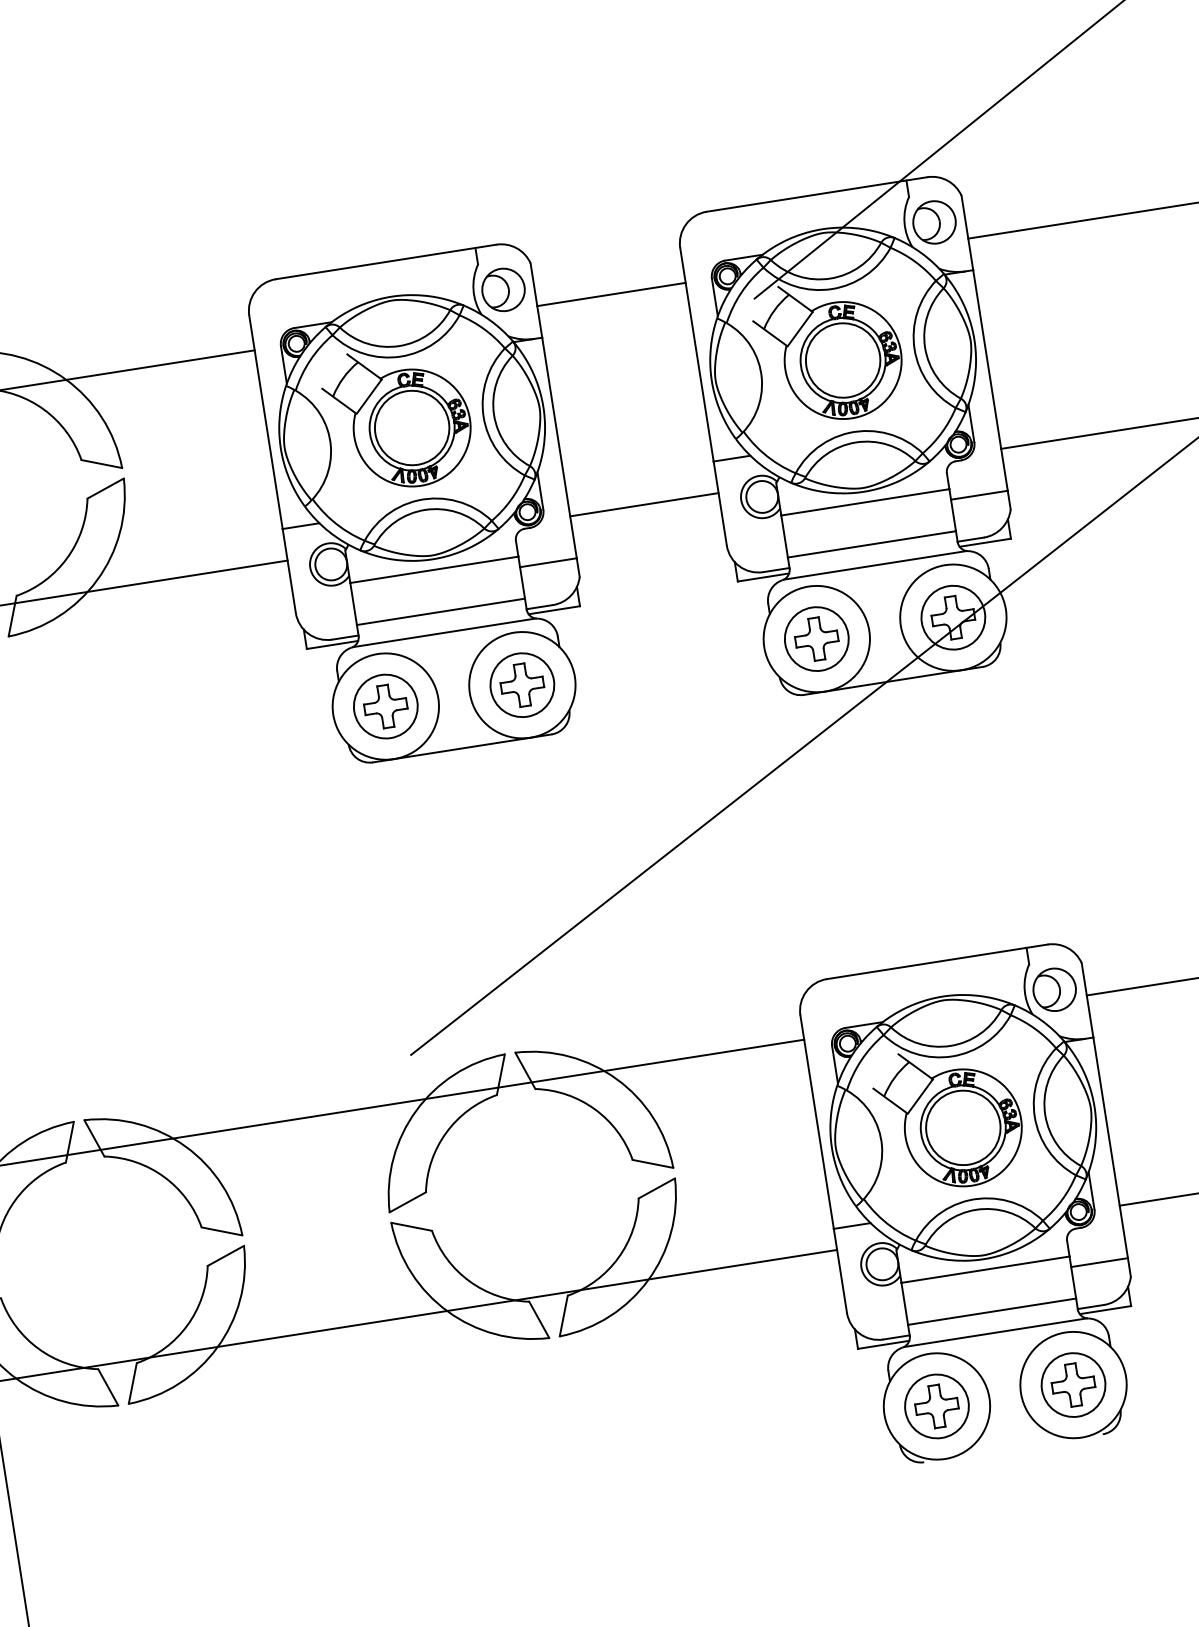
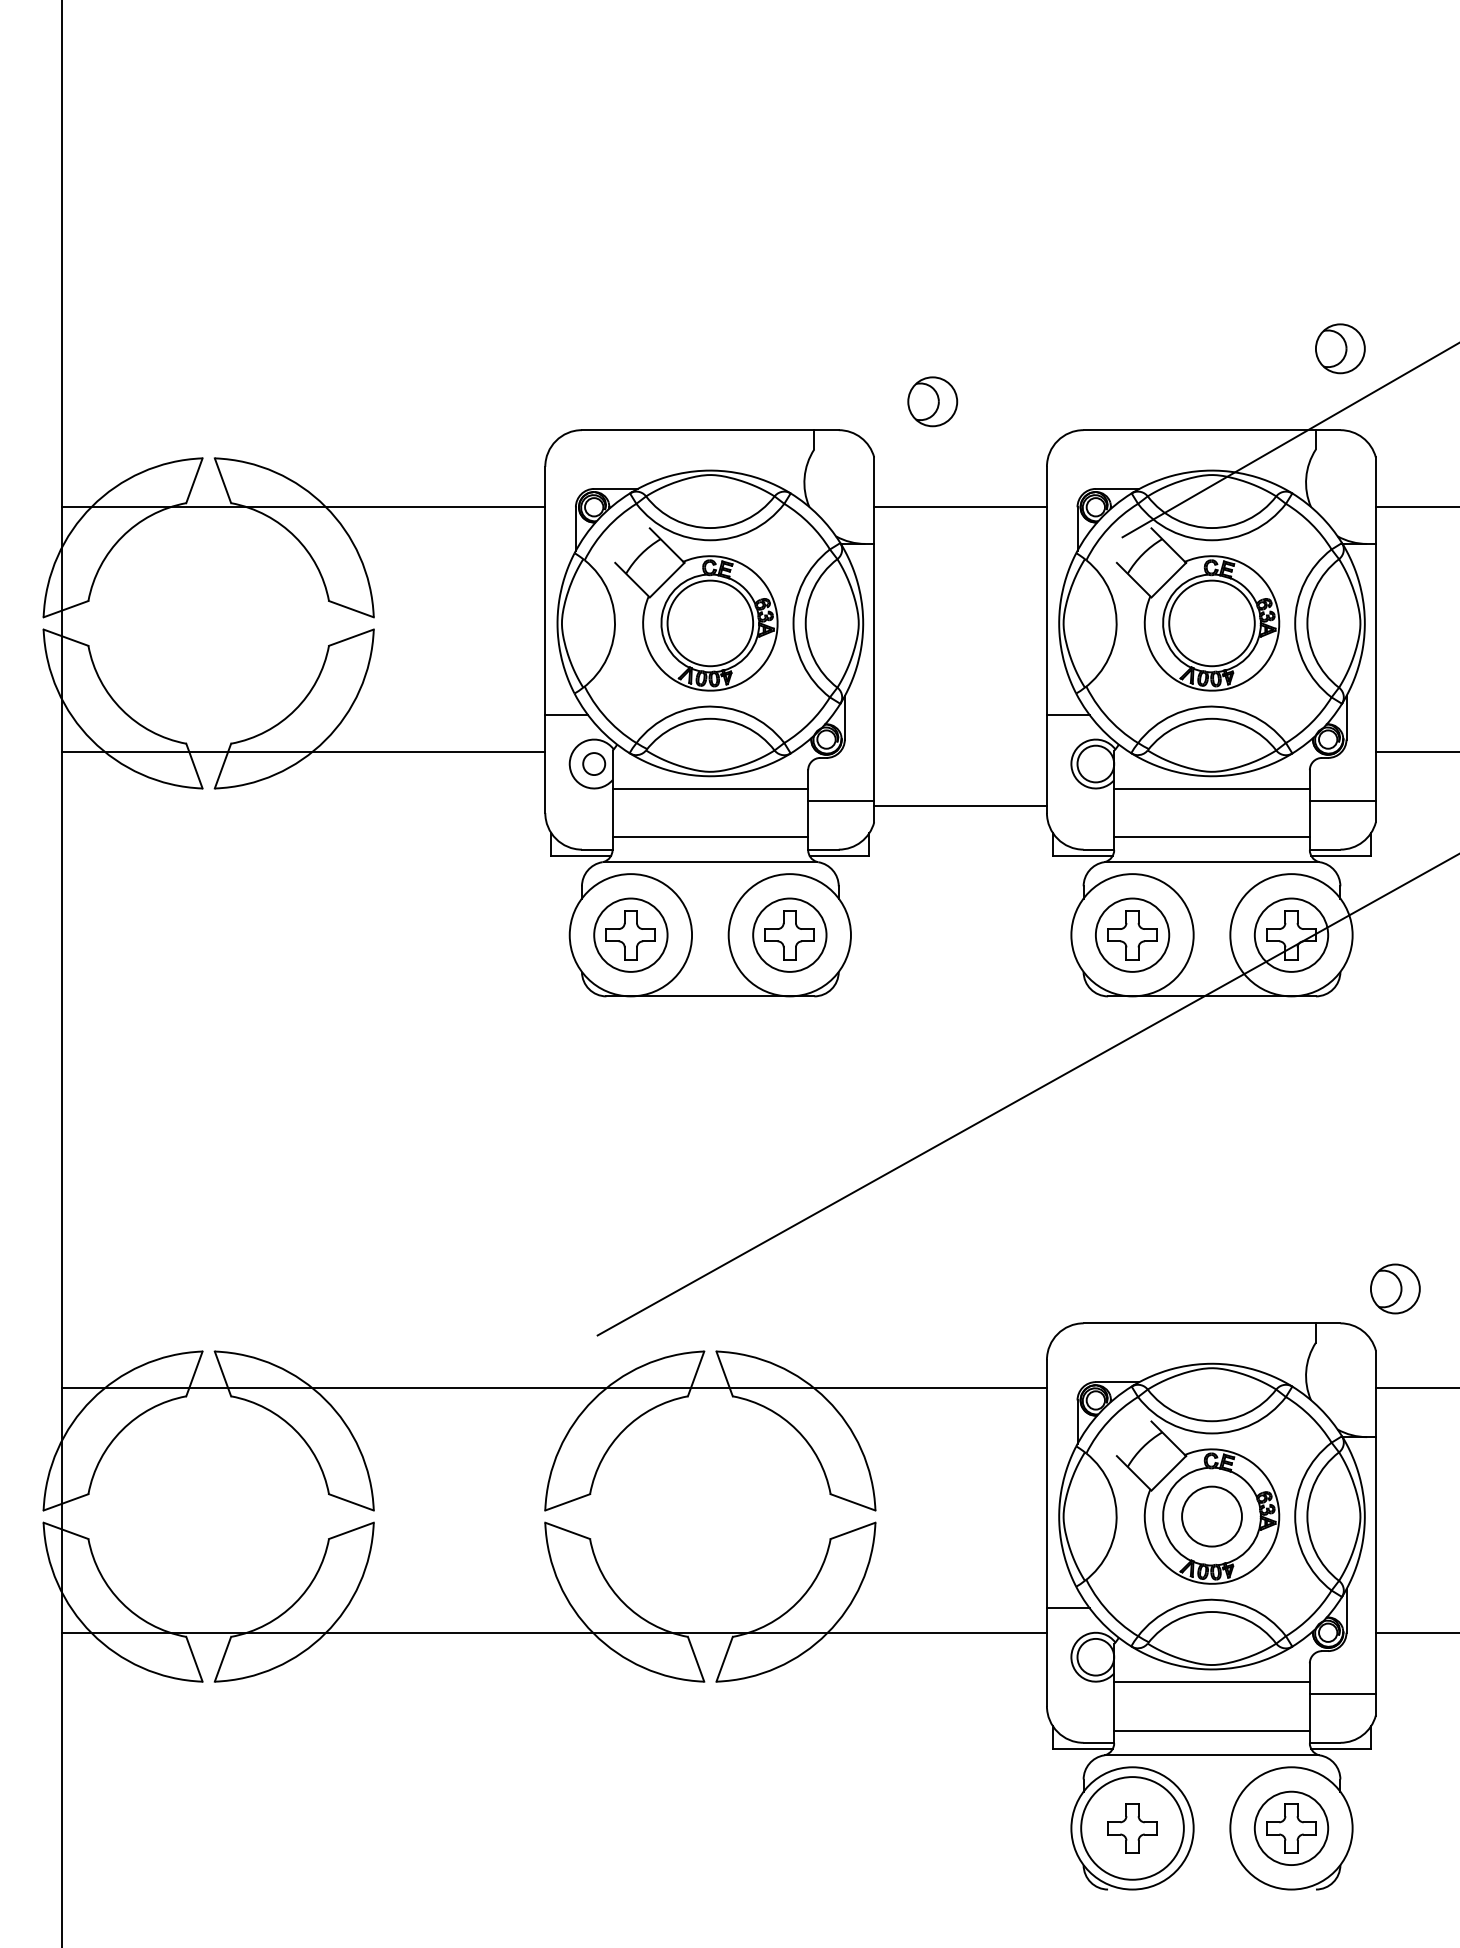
part: (934, 222) -> (1340, 348), moved
part: (503, 289) -> (932, 401), moved
line: (644, 504) -> (960, 805), moved
circle: (330, 564) -> (593, 763), size x0.6
part: (1054, 989) -> (1395, 1288), moved
circle: (962, 1127) -> (1211, 1516), size x0.7
circle: (936, 1406) -> (1132, 1828), size x1.4

